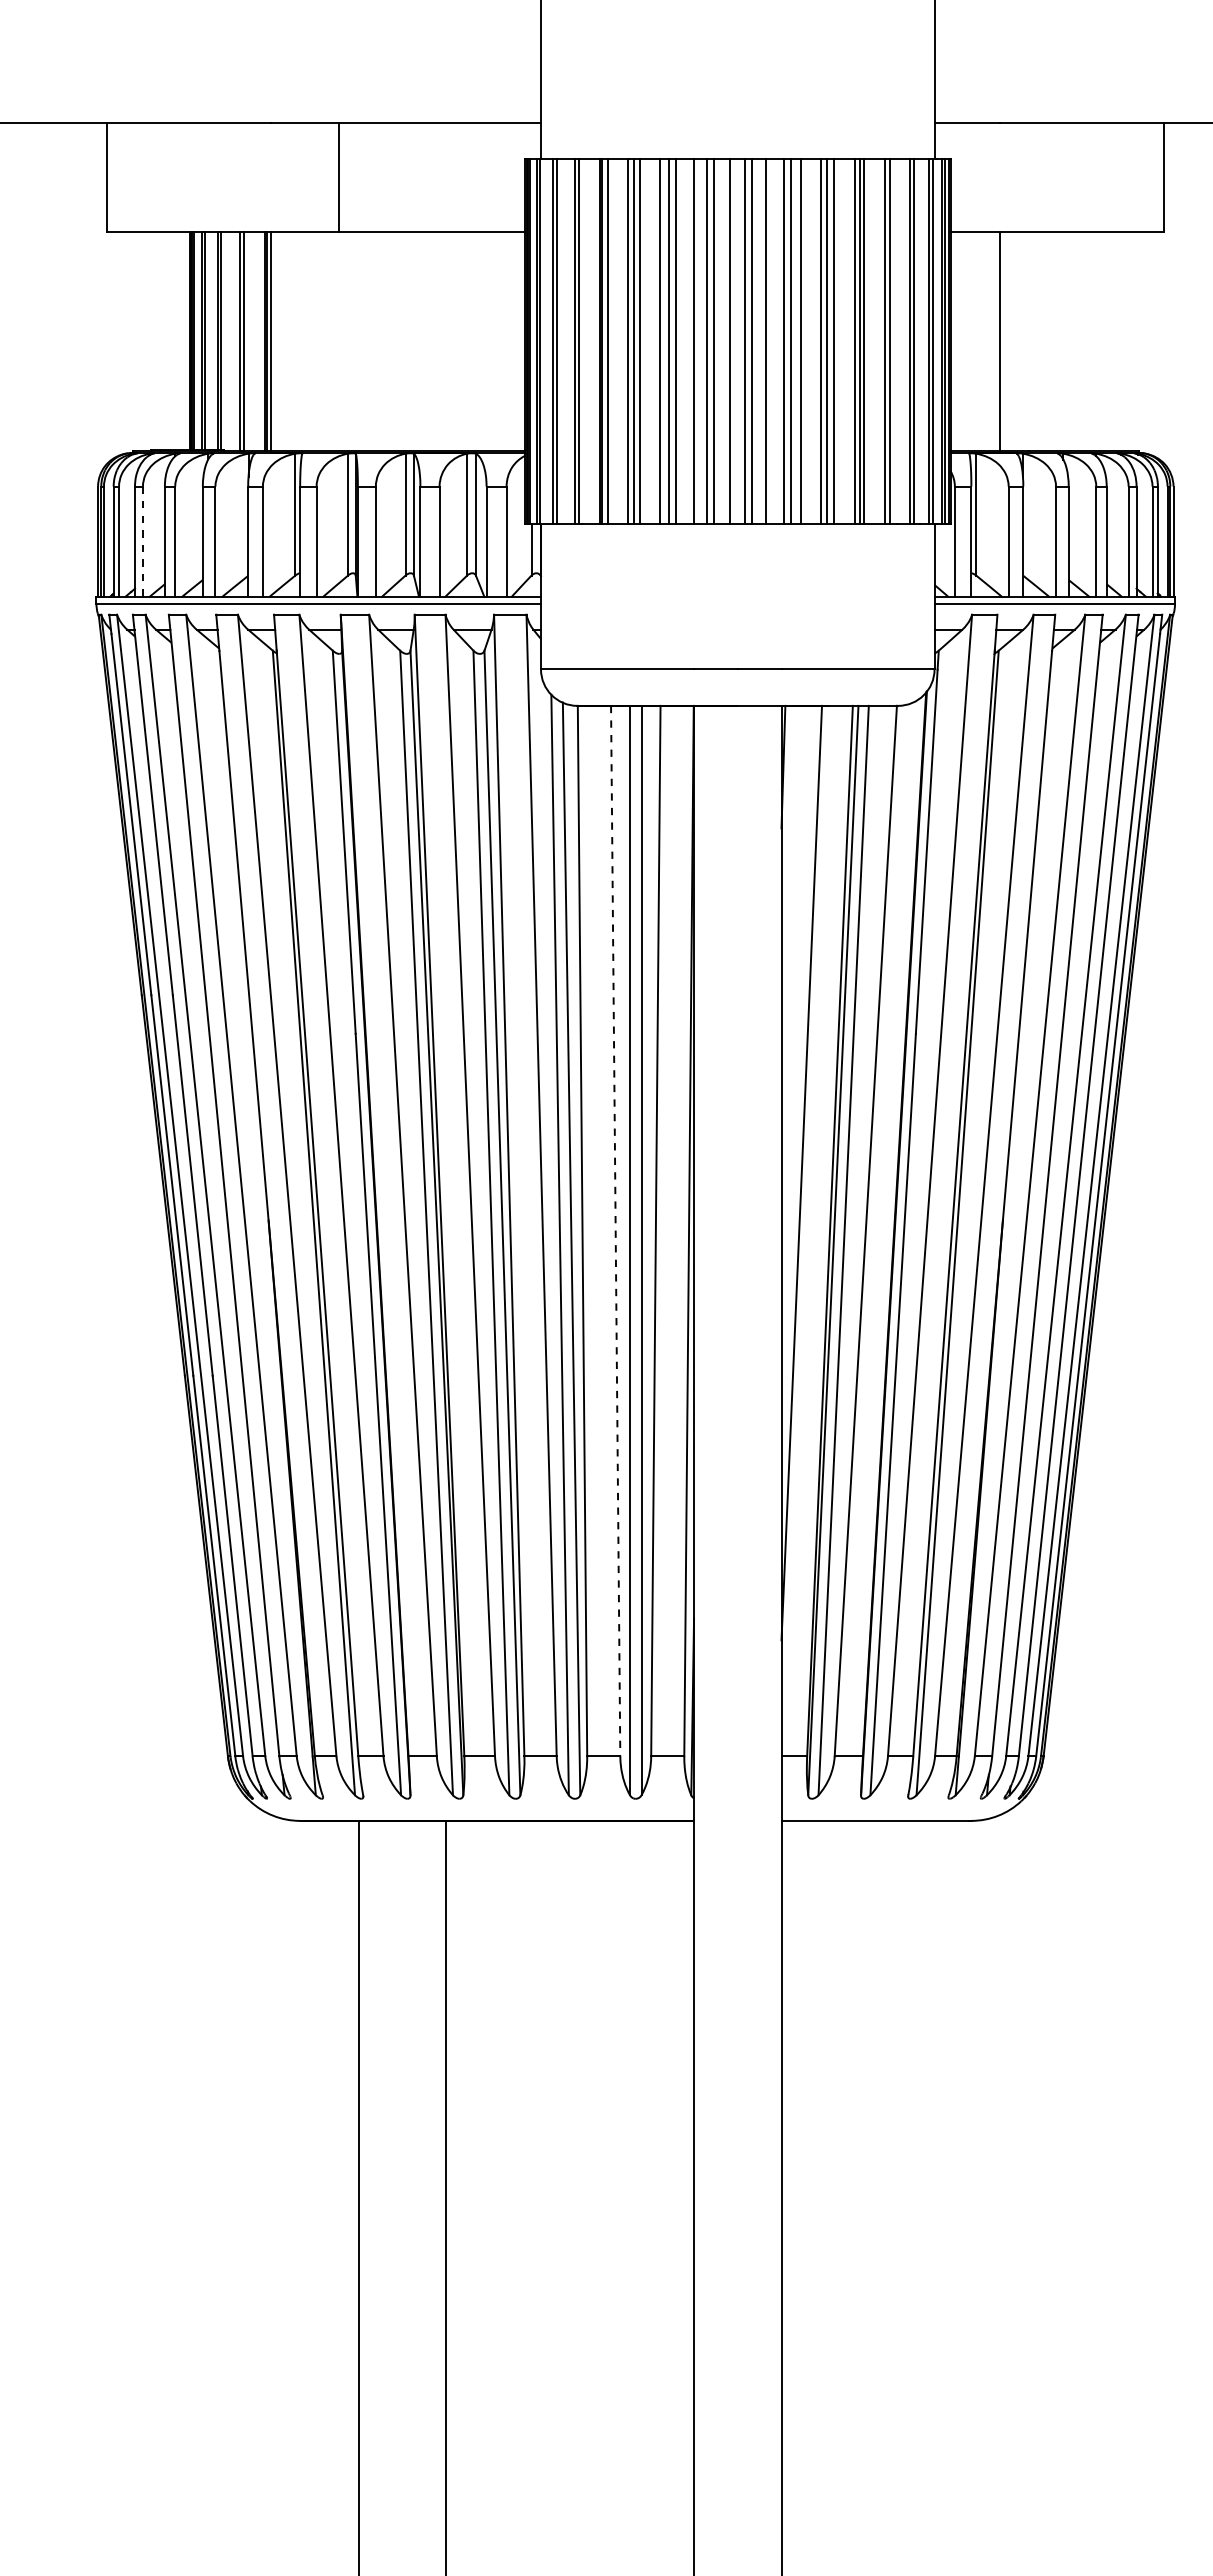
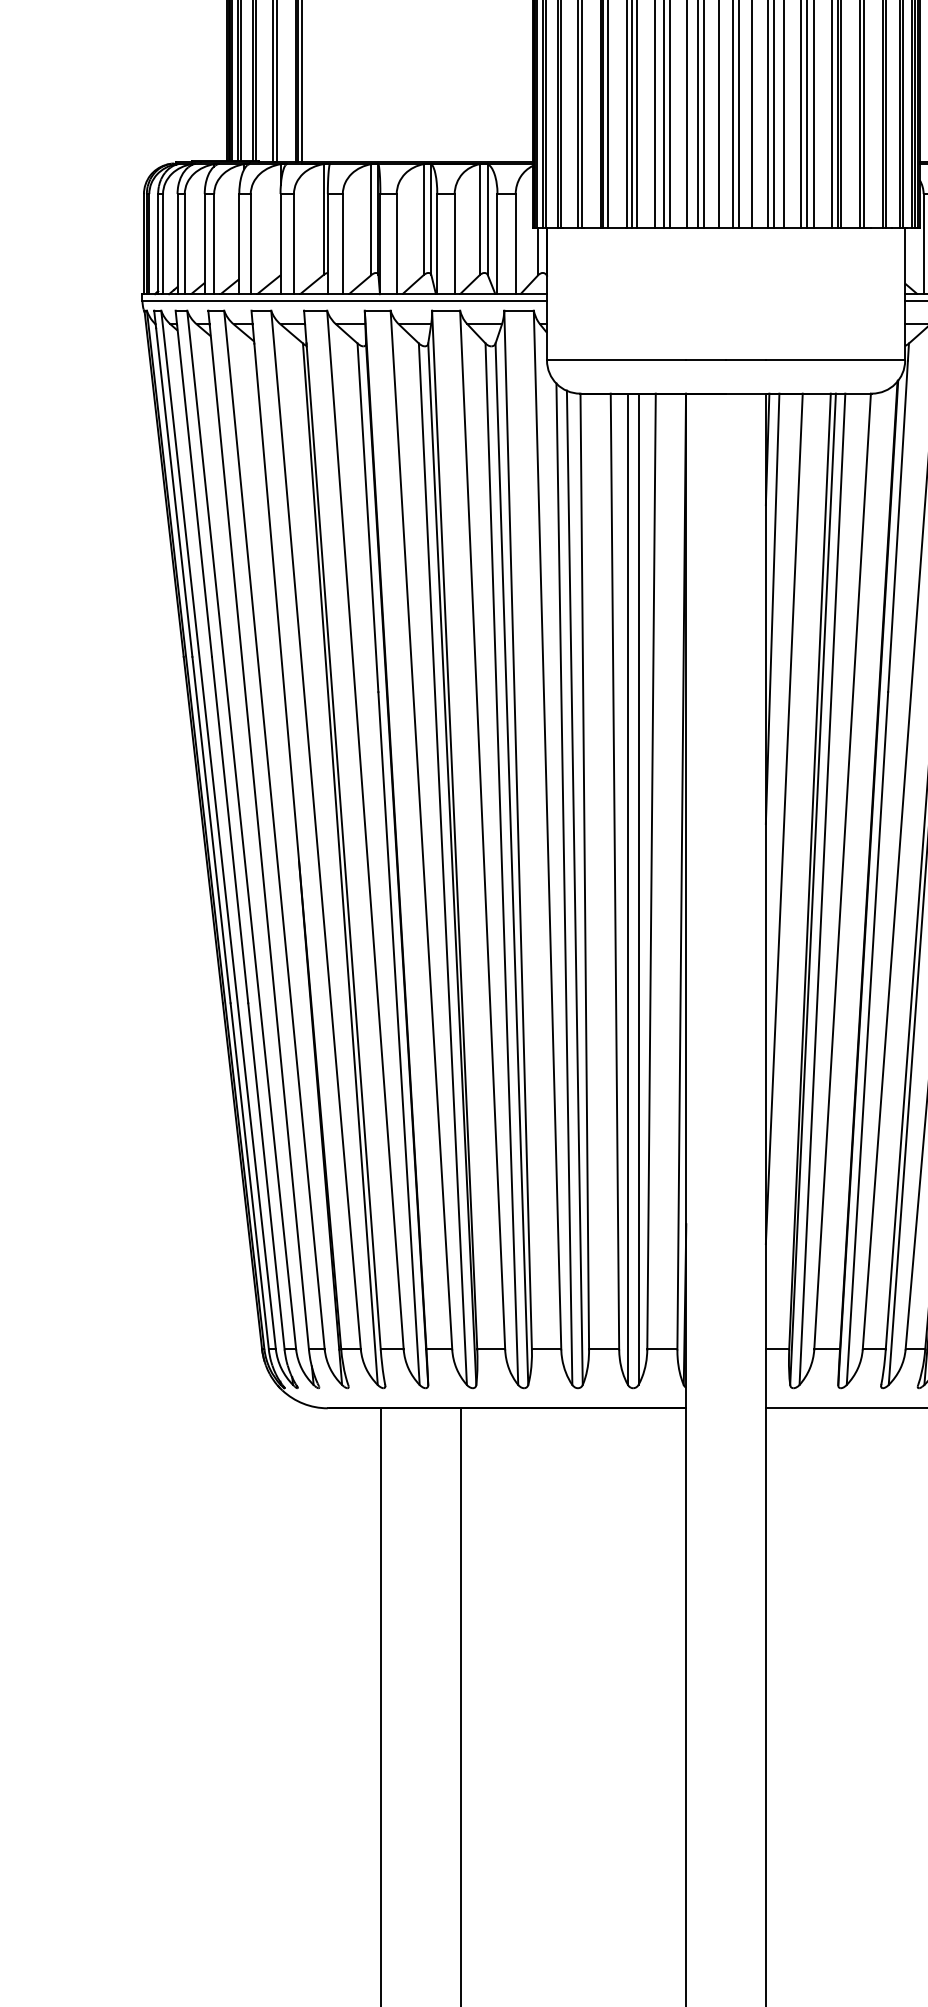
line: (142, 542) -> (184, 244), dashed -> solid
line: (788, 941) -> (772, 608), added
line: (615, 1231) -> (614, 871), dashed -> solid

